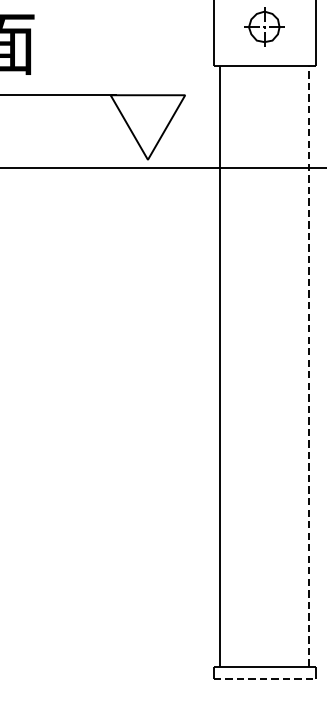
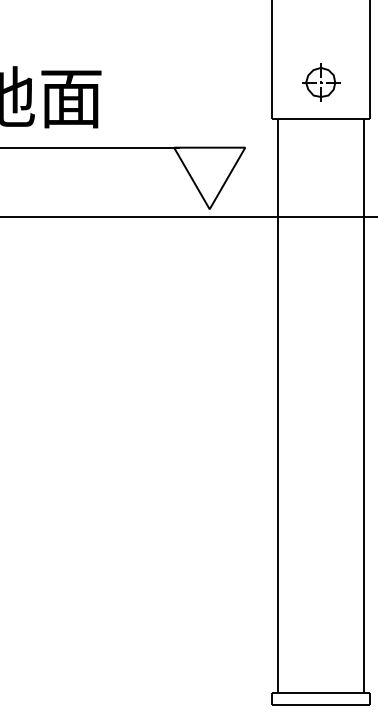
line: (309, 366) -> (363, 406), dashed -> solid
line: (265, 678) -> (321, 704), dashed -> solid

